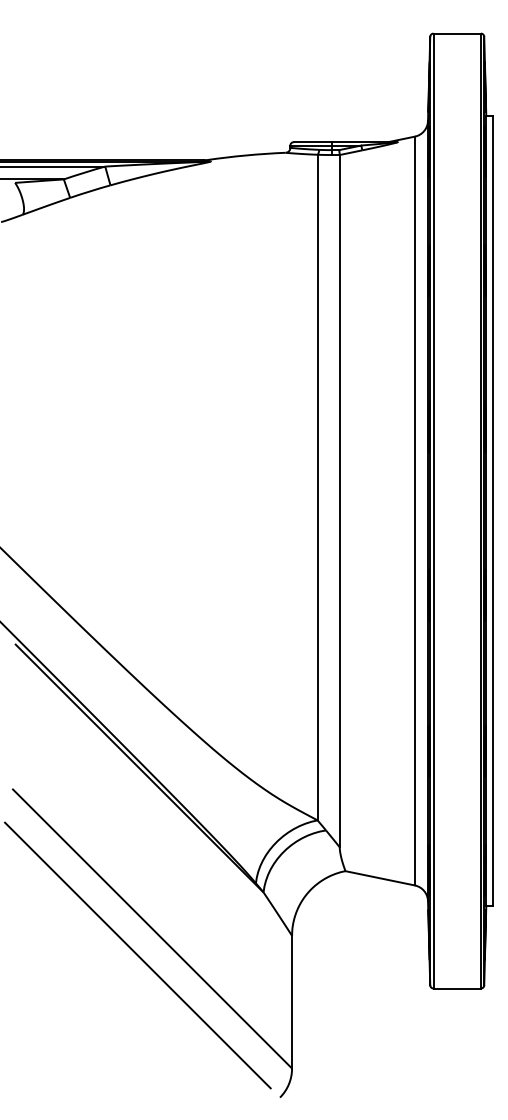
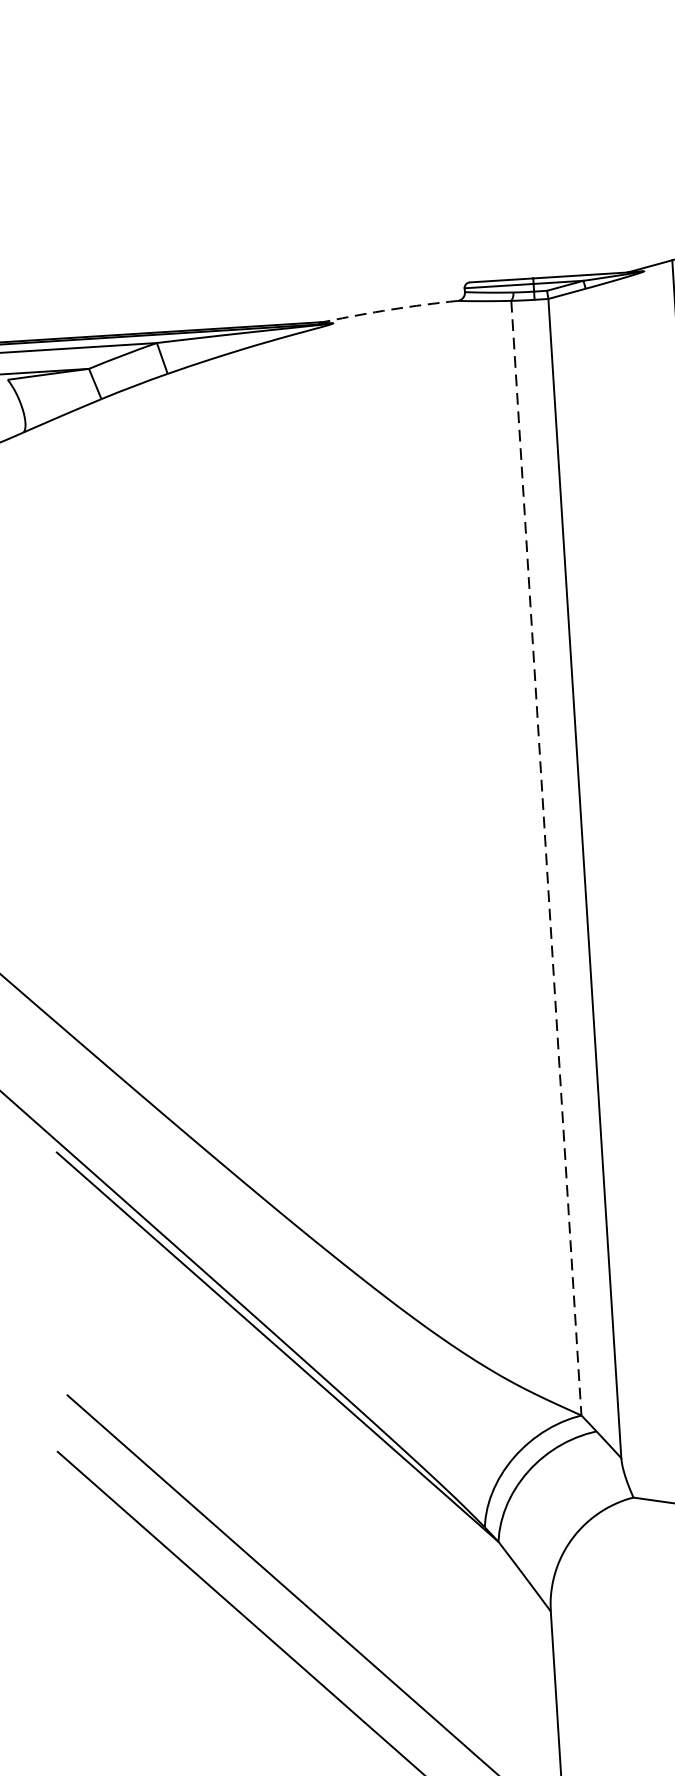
arc: (246, 155) -> (392, 309), solid -> dashed
line: (317, 487) -> (546, 858), solid -> dashed

